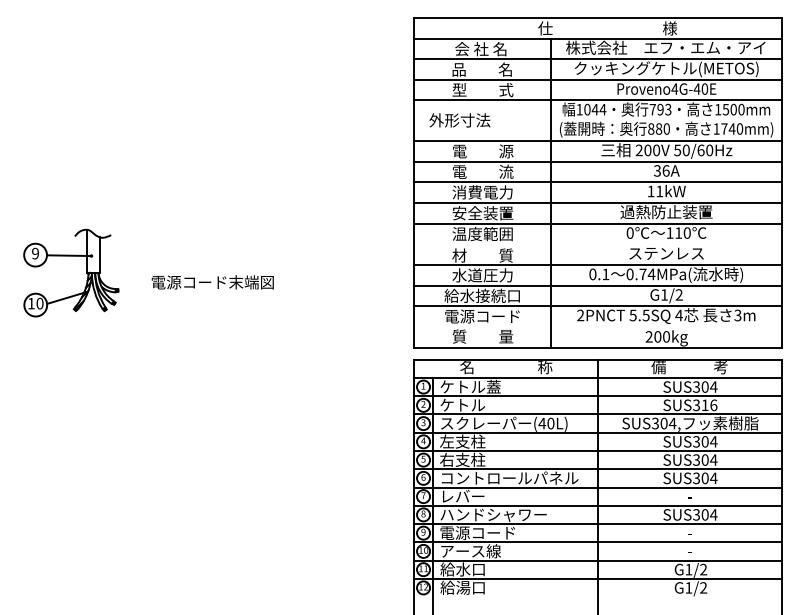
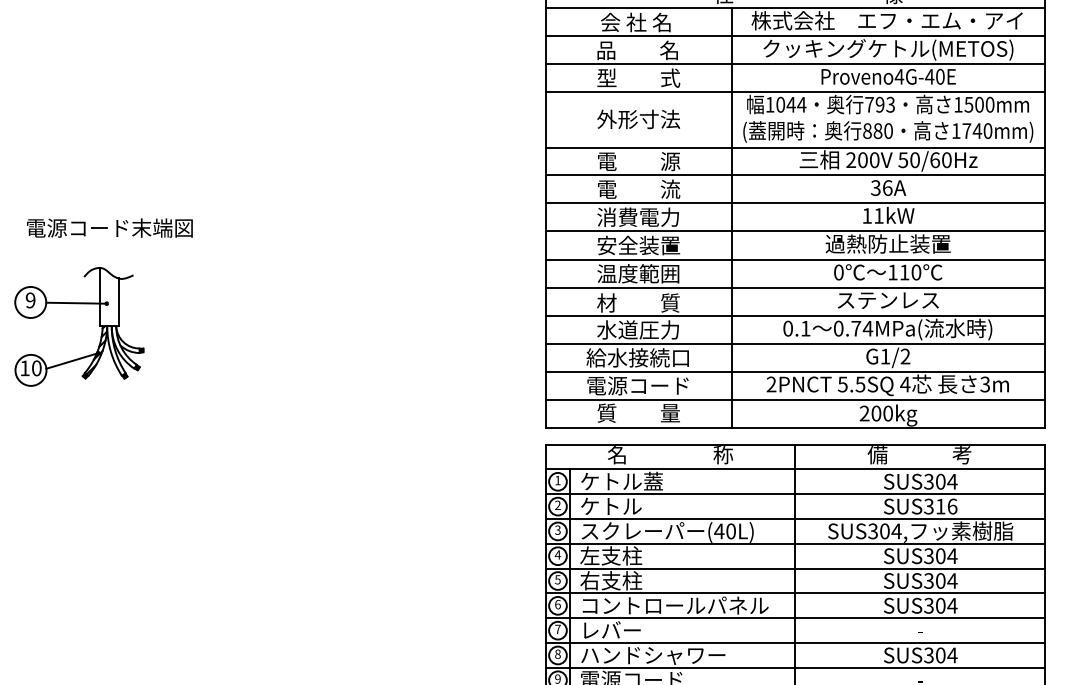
text: (459, 120) -> (638, 119), moved
line: (597, 244) -> (794, 288), added
text: (212, 282) -> (109, 228), moved
line: (597, 326) -> (794, 399), added

